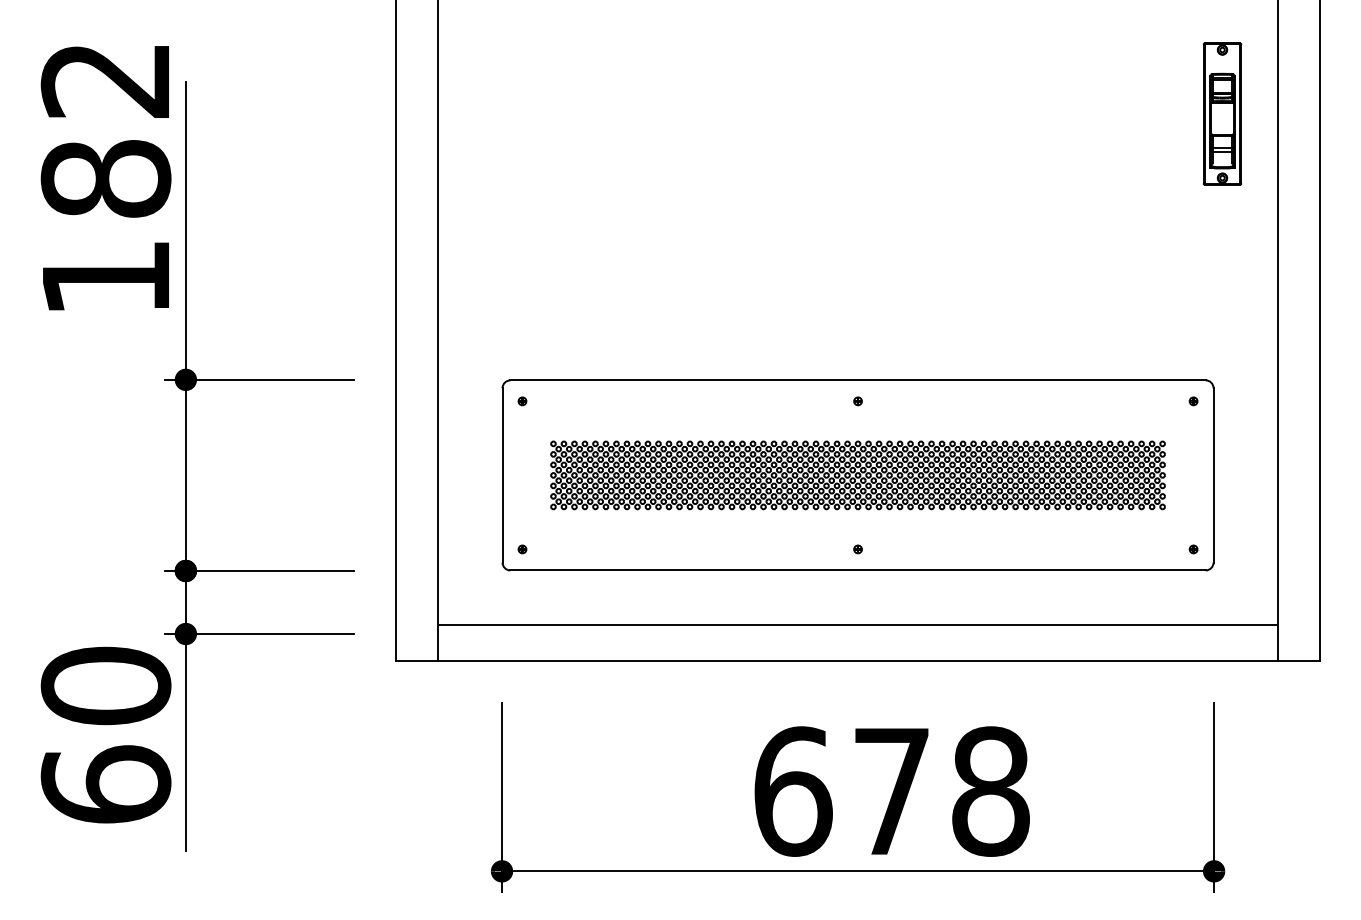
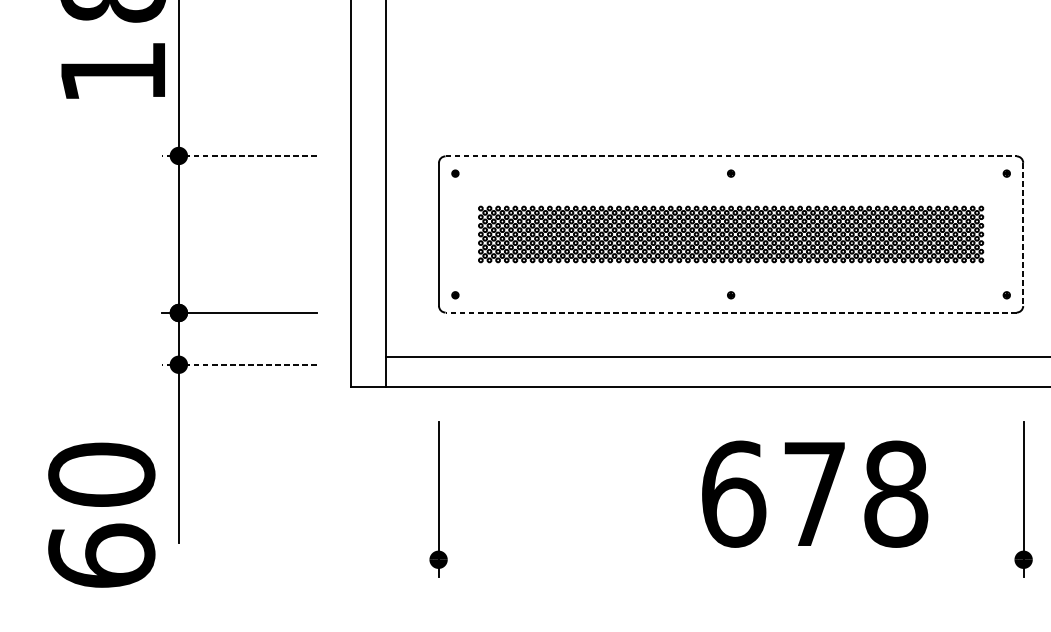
line: (259, 379) -> (239, 155), solid -> dashed
line: (858, 380) -> (731, 156), solid -> dashed
line: (1213, 475) -> (1023, 234), solid -> dashed
line: (858, 570) -> (731, 312), solid -> dashed
line: (259, 634) -> (239, 365), solid -> dashed
text: (105, 734) -> (101, 514), moved
text: (891, 791) -> (814, 494), moved
line: (858, 871) -> (731, 559), removed

